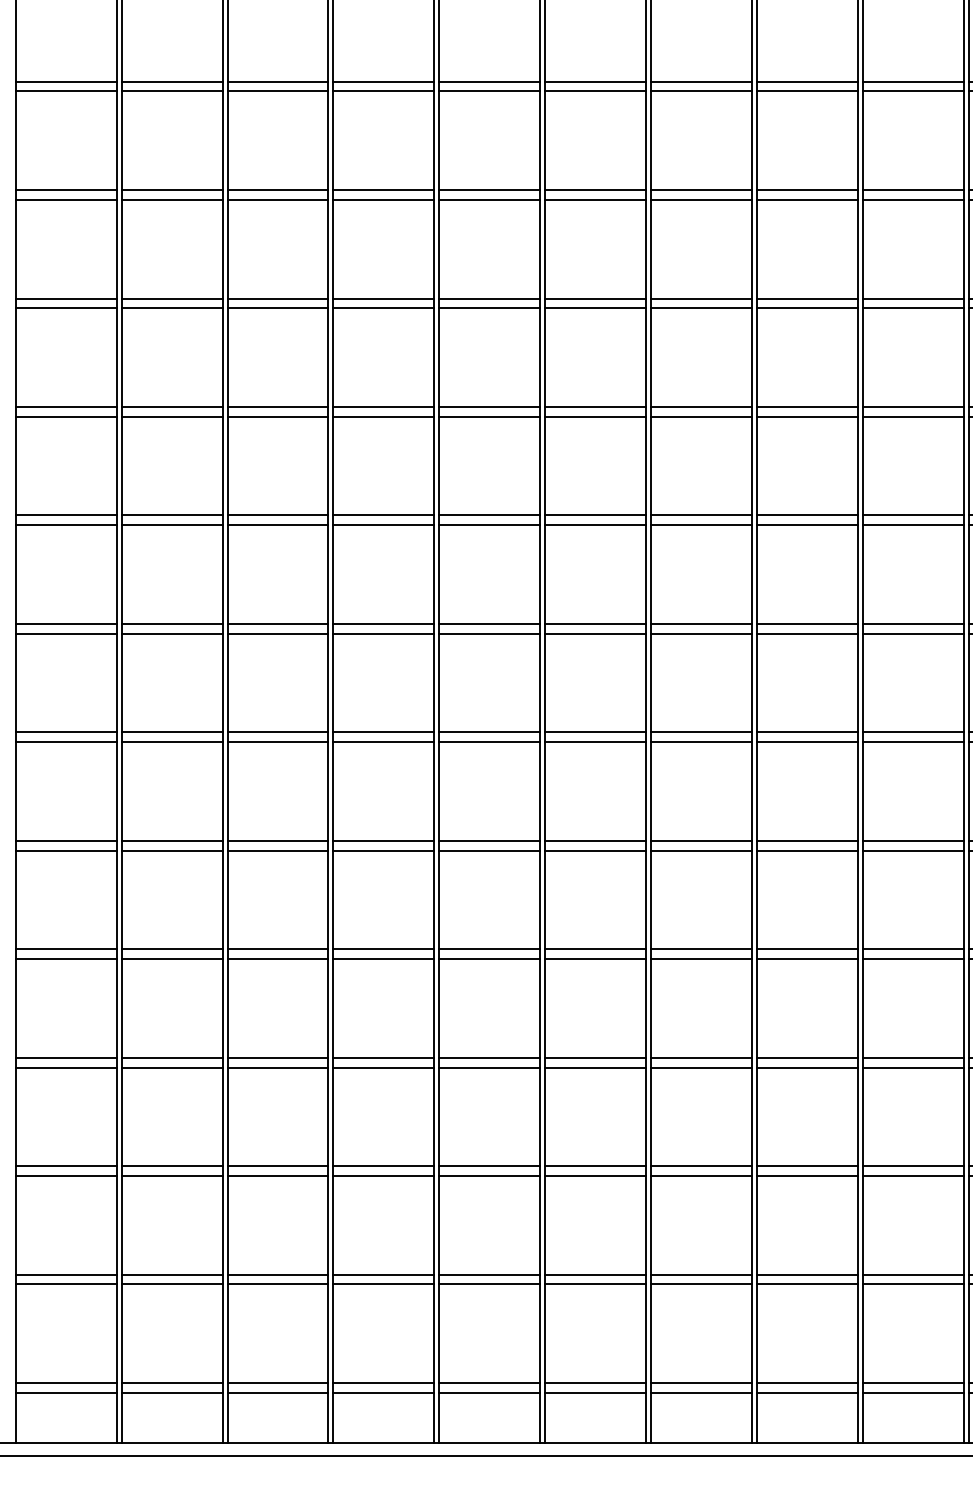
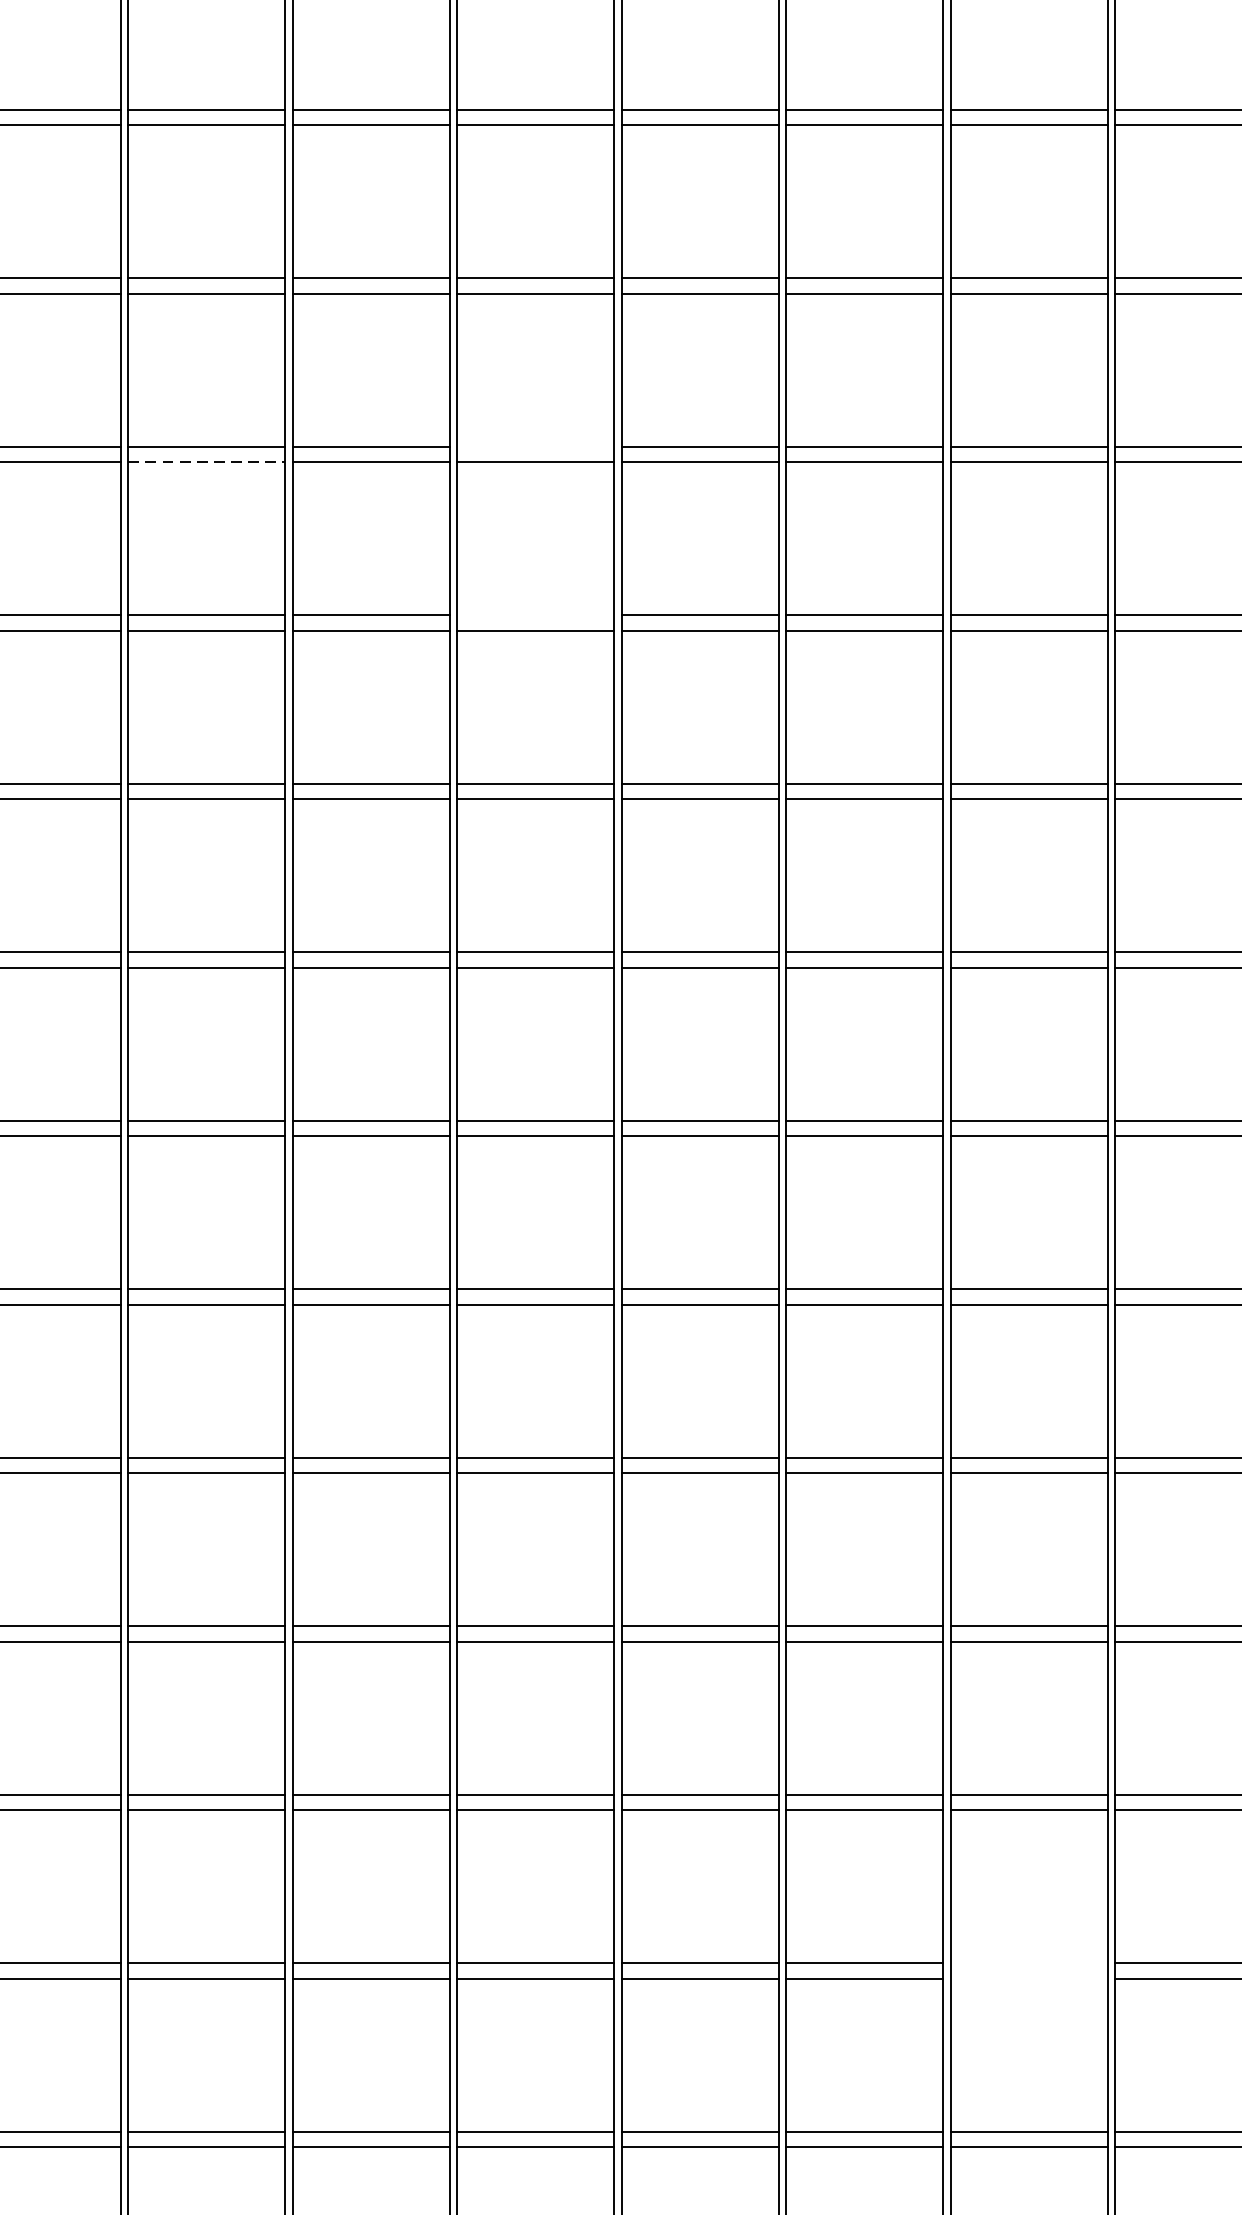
line: (383, 298) -> (535, 446), removed
line: (172, 308) -> (207, 462), solid -> dashed
line: (383, 406) -> (535, 614), removed
line: (701, 1274) -> (1029, 1963), removed
line: (701, 1284) -> (1029, 1978), removed

